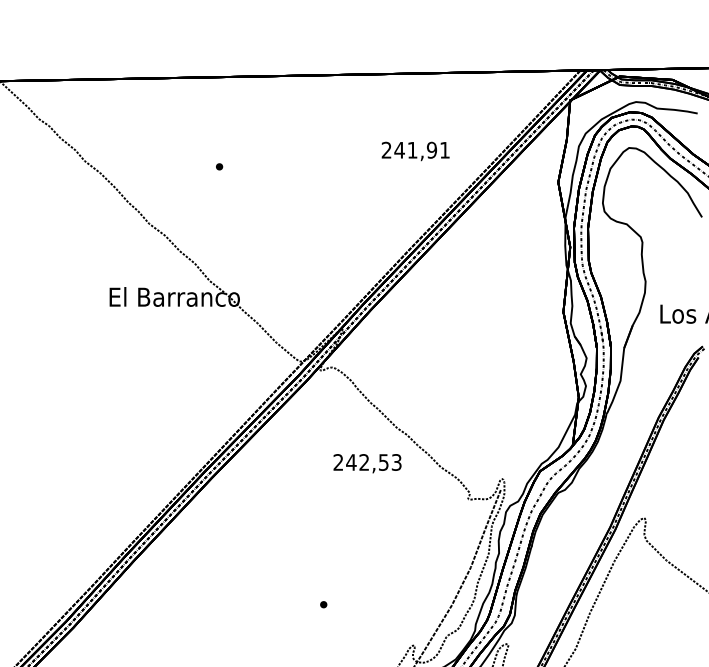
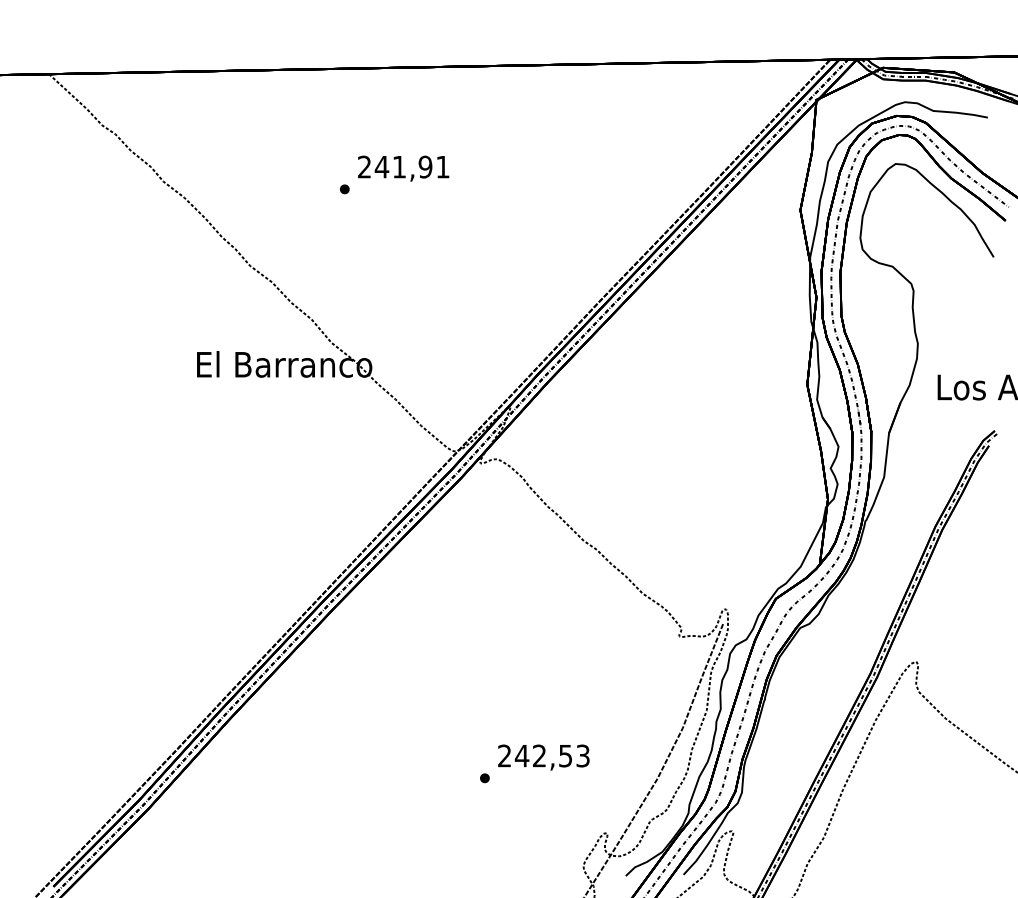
text: (415, 151) -> (403, 168), moved
text: (367, 463) -> (543, 757), moved

